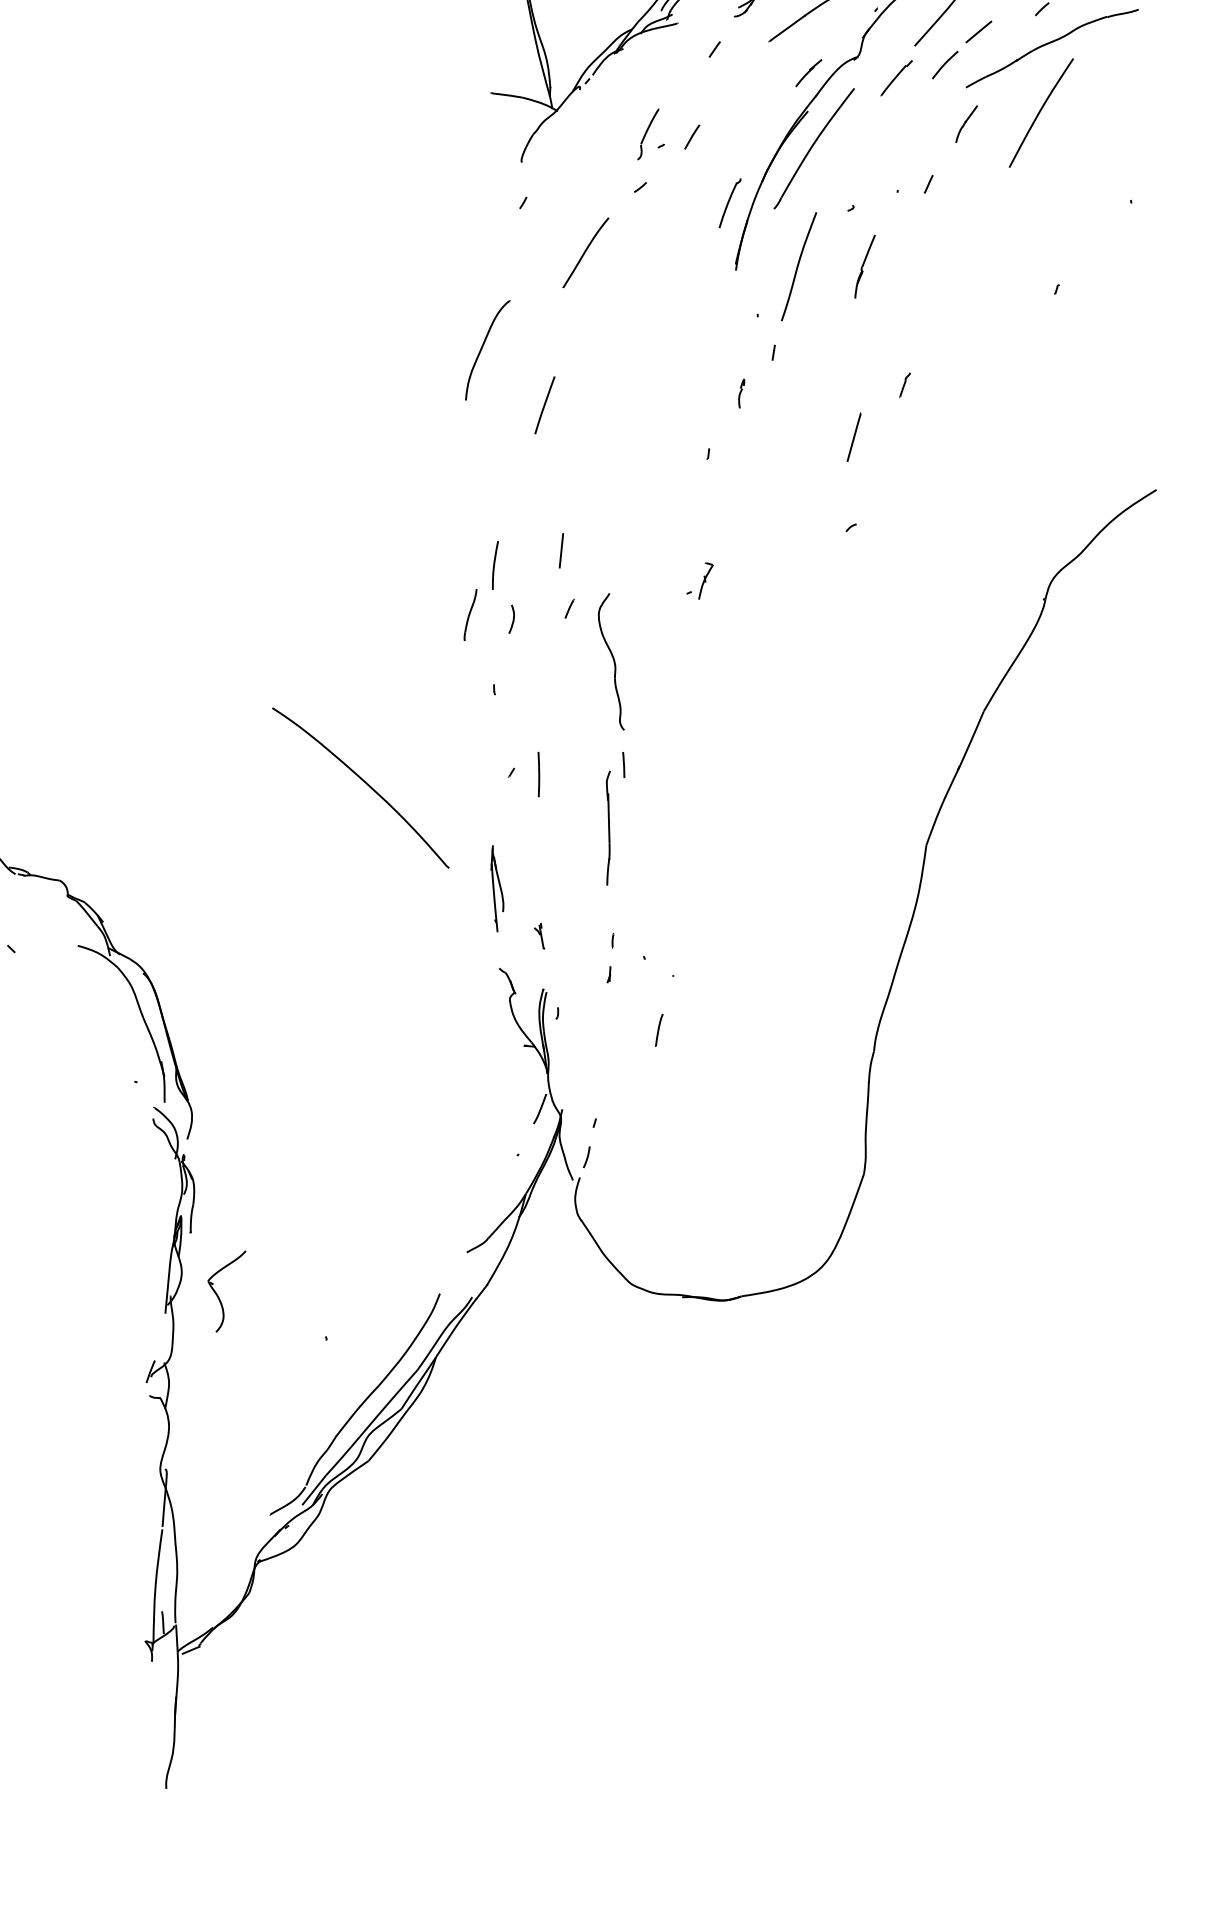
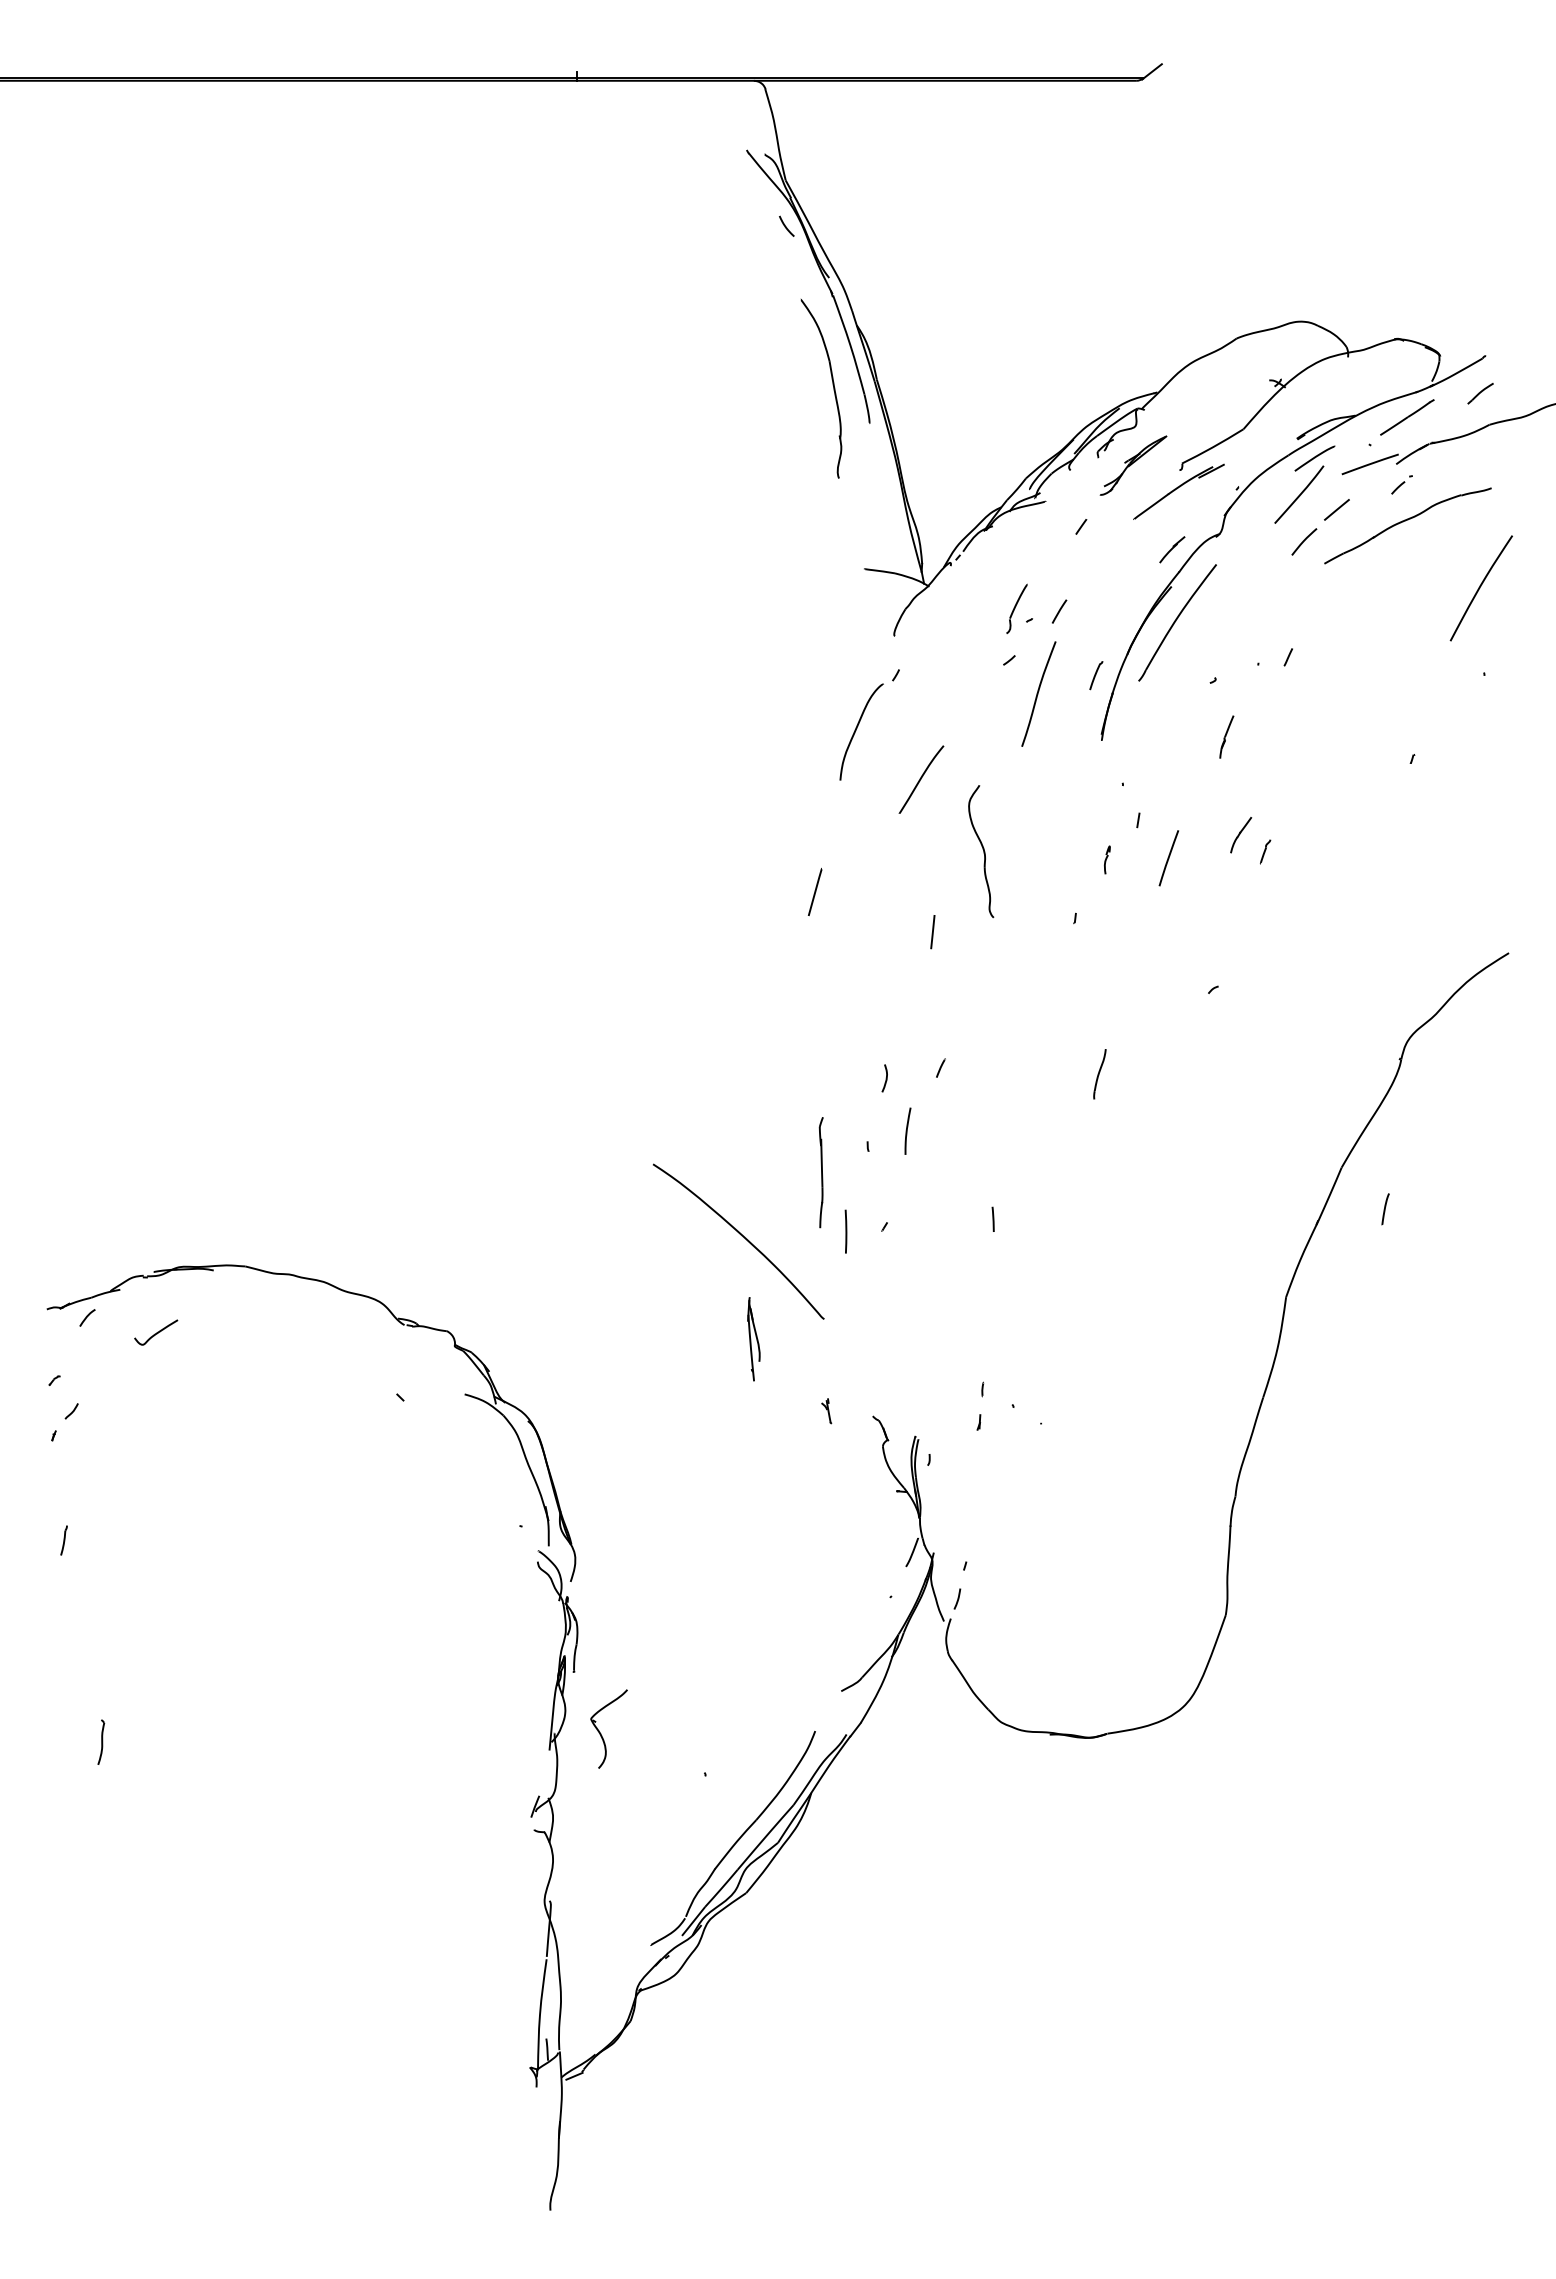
part: (896, 78) -> (1257, 554), removed
curve: (1040, 113) -> (1480, 588), moved
part: (967, 124) -> (1241, 835), moved
part: (730, 203) -> (1096, 675), size x0.6
curve: (585, 252) -> (921, 779), moved
curve: (798, 266) -> (1038, 693), moved
part: (864, 266) -> (1226, 736), size x0.7
curve: (483, 346) -> (857, 728), moved
line: (544, 405) -> (1168, 858), moved
line: (854, 436) -> (815, 891), moved
line: (561, 551) -> (932, 932), moved
curve: (494, 564) -> (907, 1130), moved
part: (699, 581) -> (1066, 1041), removed
part: (470, 615) -> (1099, 1074), moved
part: (611, 661) -> (981, 851), moved
line: (538, 774) -> (845, 1231), moved
part: (607, 828) -> (820, 1172), moved
part: (496, 889) -> (753, 1339), moved
part: (539, 936) -> (826, 1411), moved
line: (659, 1030) -> (1385, 1209), moved

